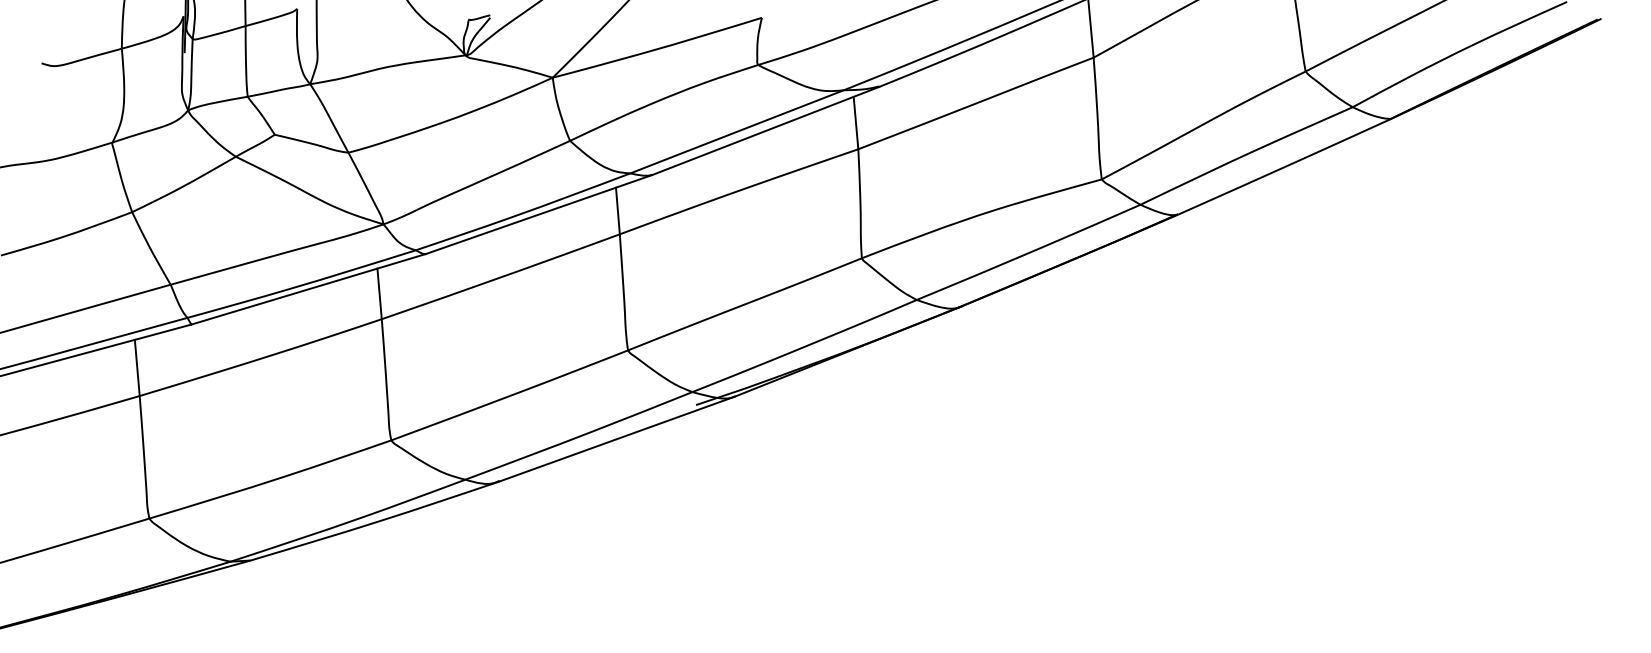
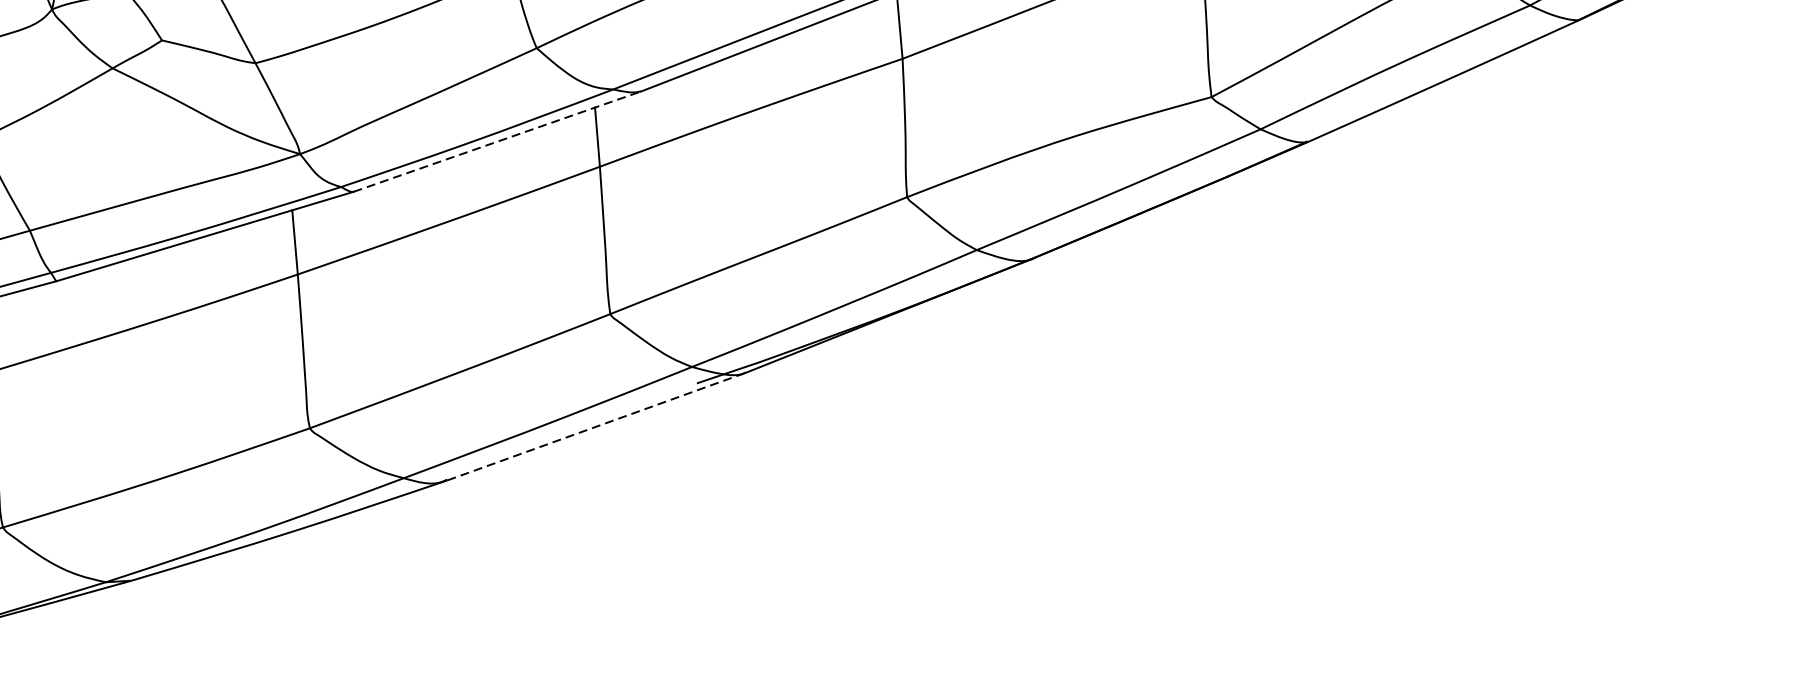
line: (538, 214) -> (496, 141), solid -> dashed
line: (617, 439) -> (596, 427), solid -> dashed

